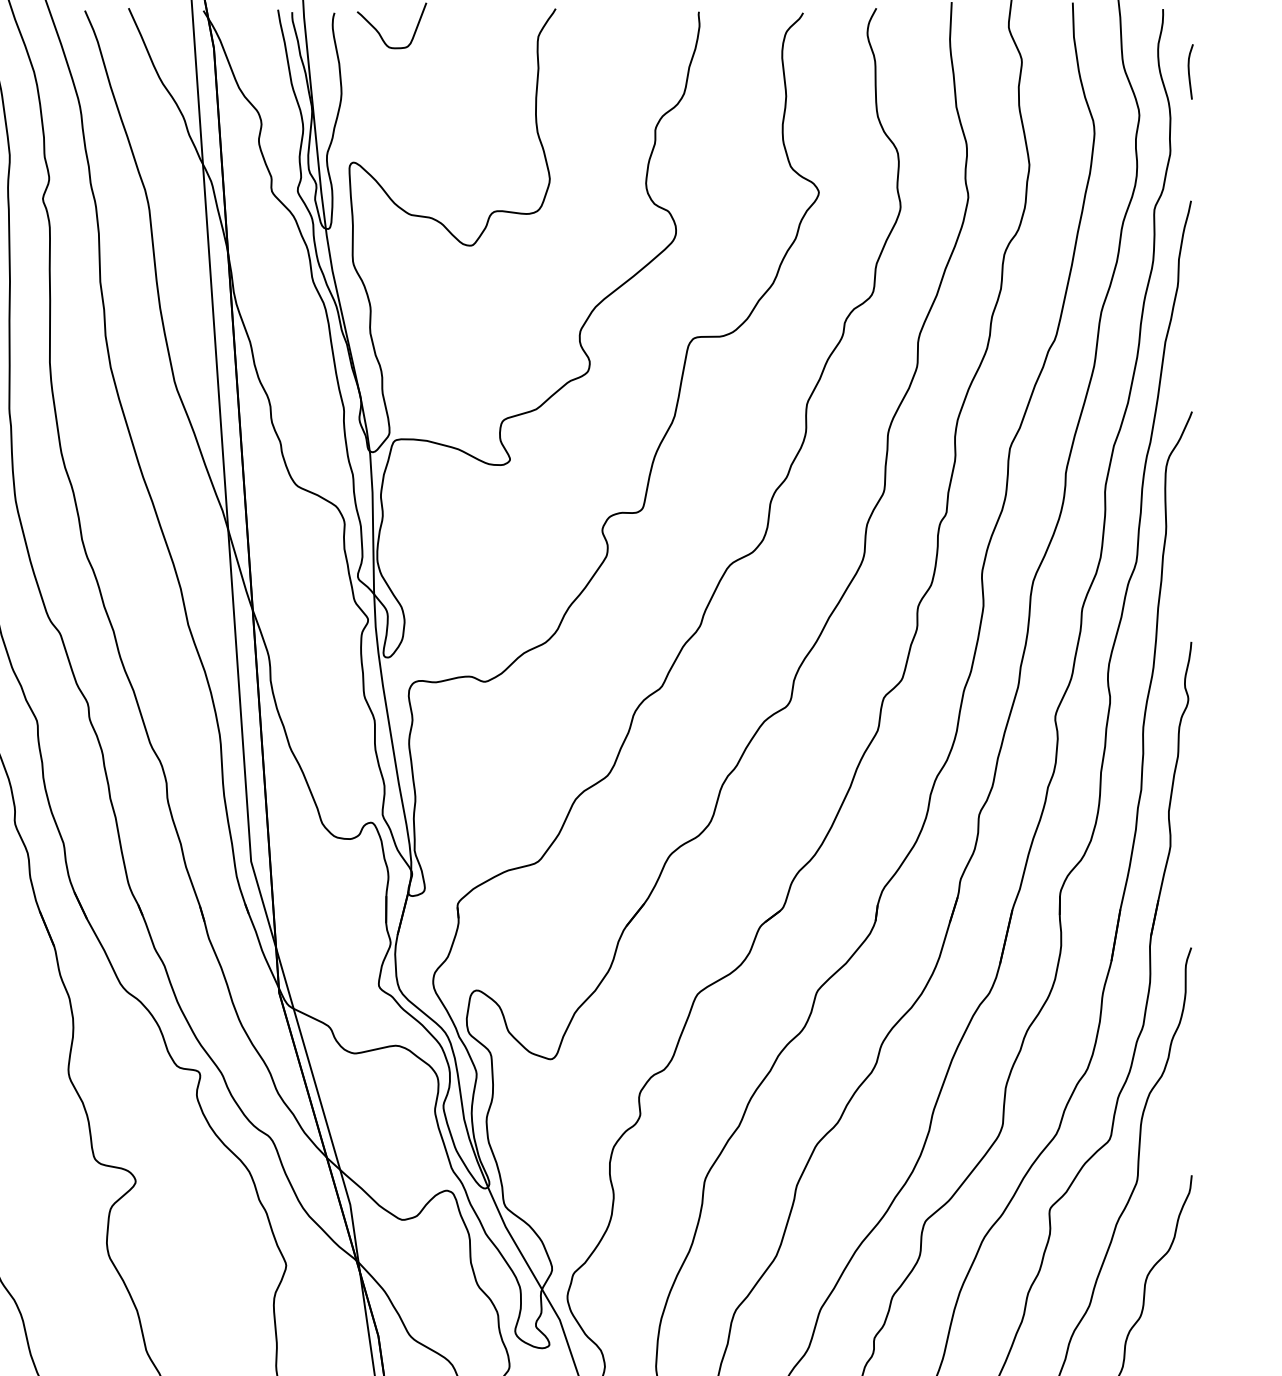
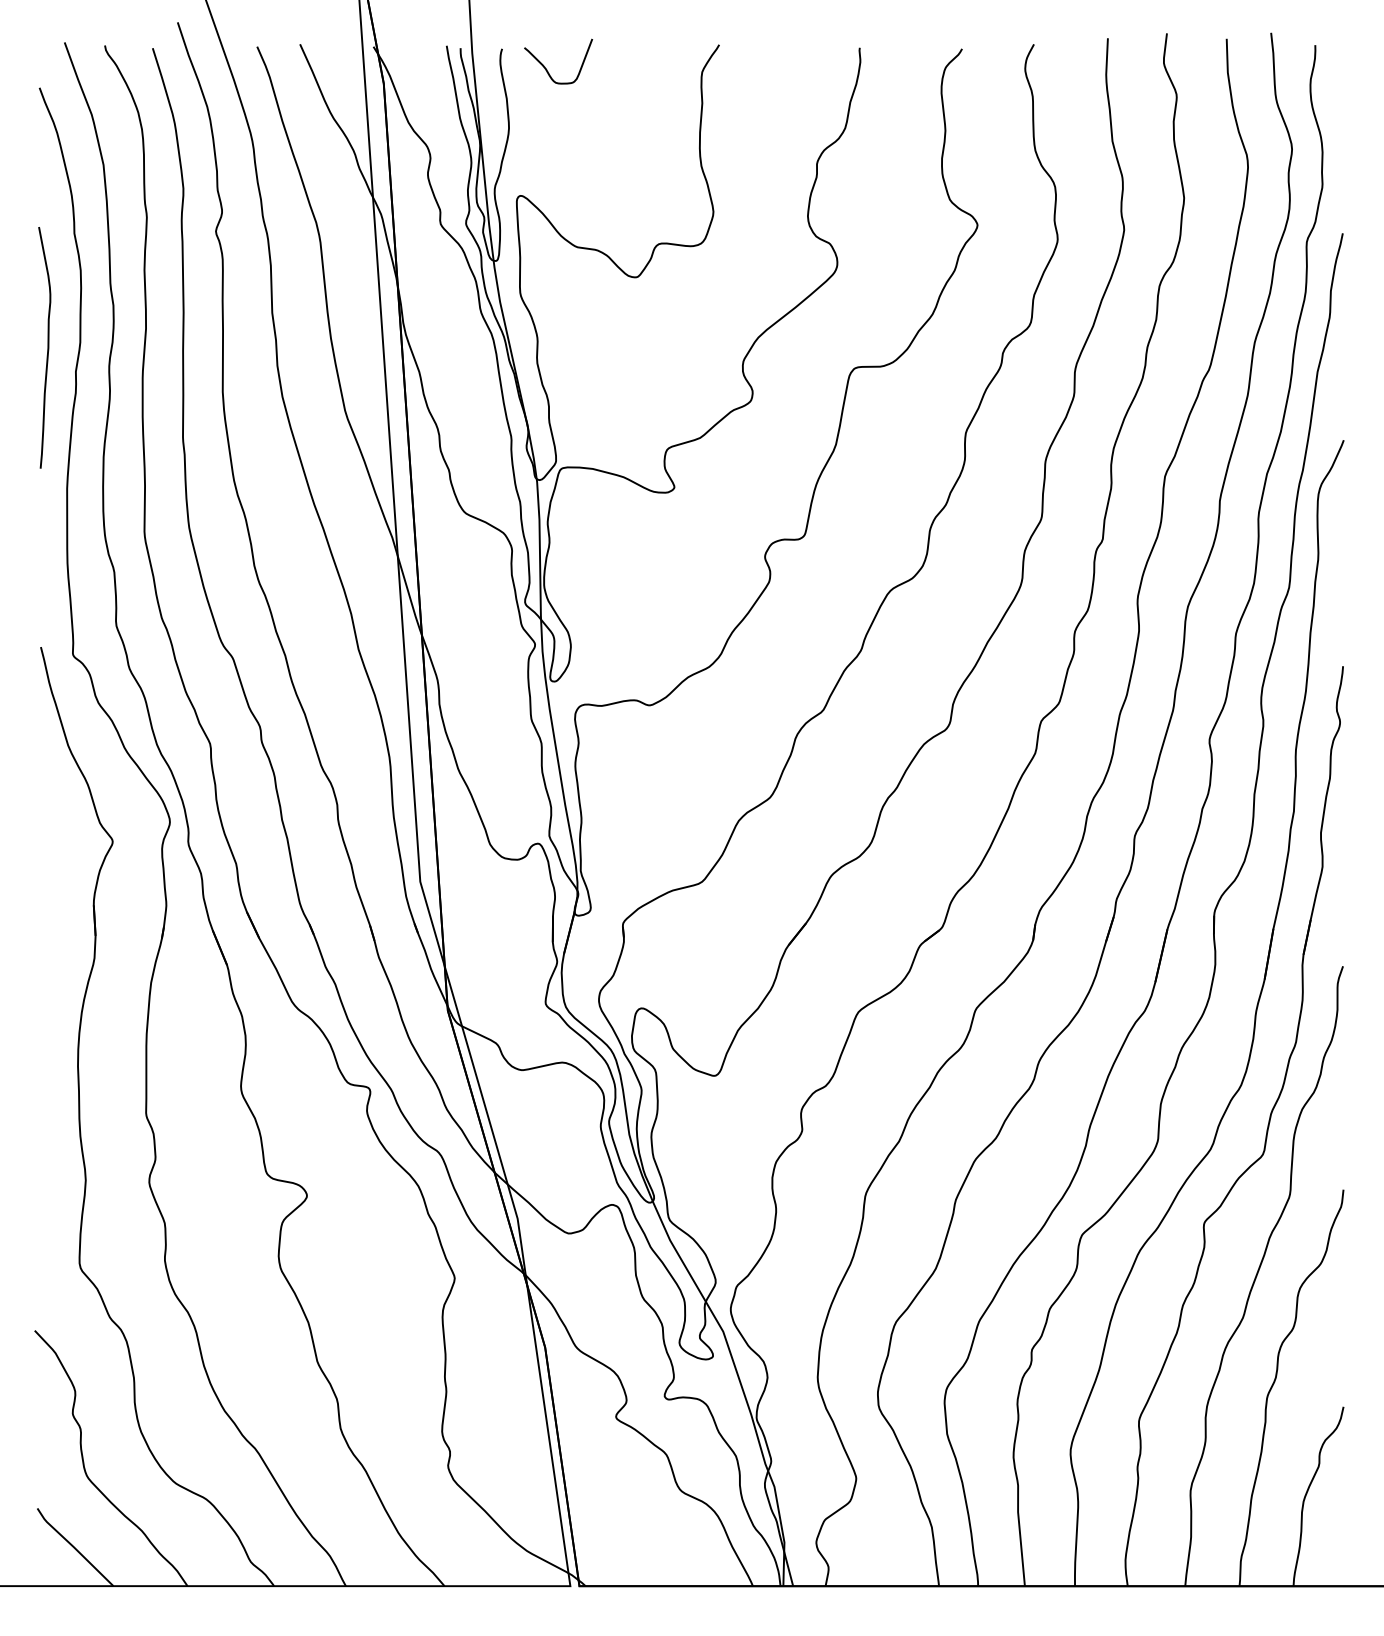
curve: (1189, 71) -> (1341, 106), removed

